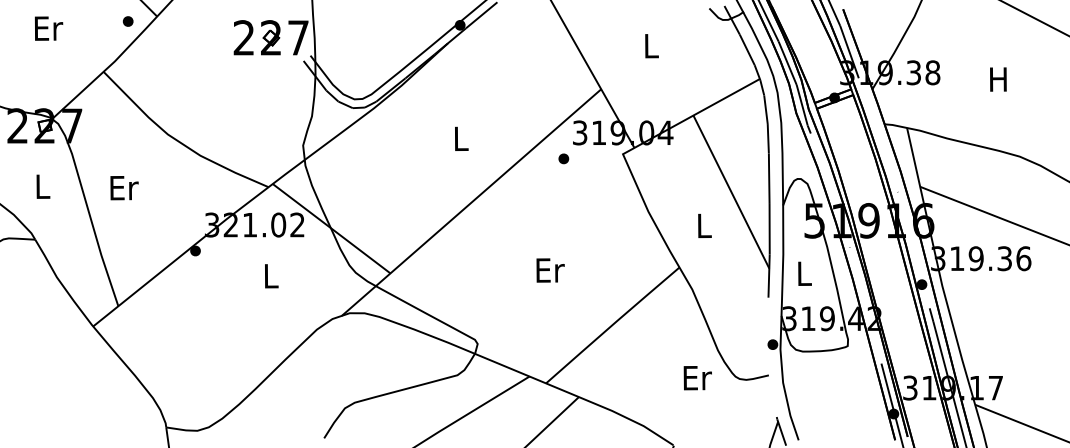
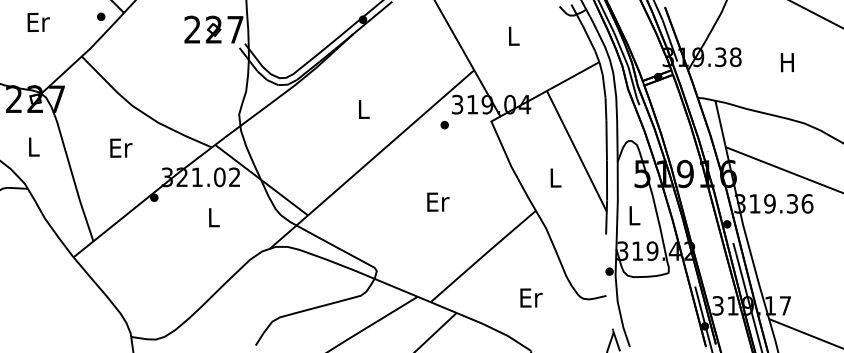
text: (124, 187) -> (121, 147), moved
text: (550, 269) -> (438, 201), moved
text: (697, 377) -> (531, 297), moved

